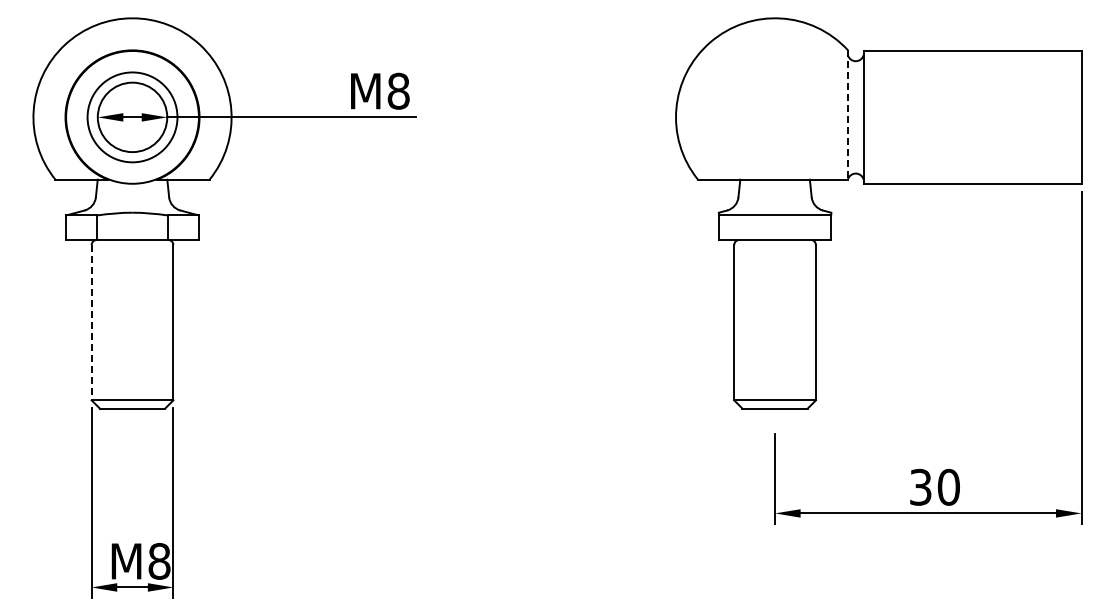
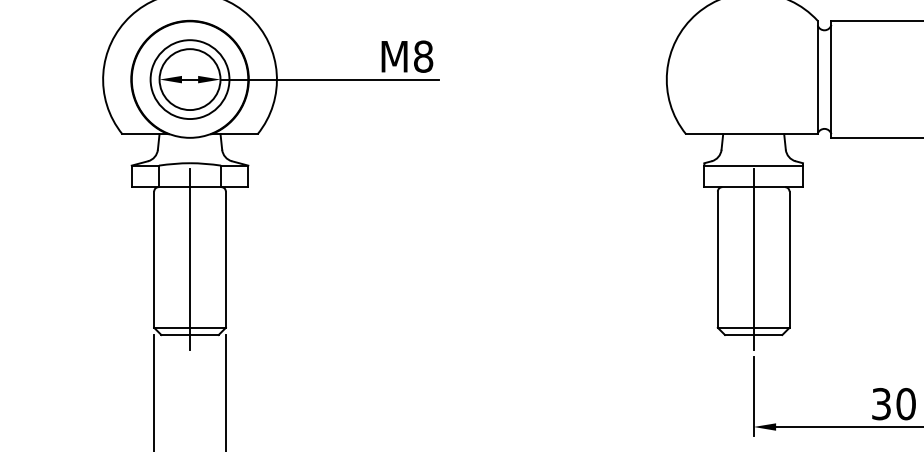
line: (848, 115) -> (818, 77), dashed -> solid
line: (91, 322) -> (154, 259), dashed -> solid
line: (132, 322) -> (190, 259), added
line: (775, 322) -> (754, 259), added

